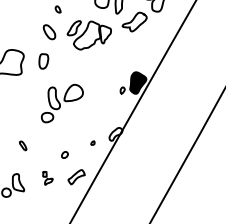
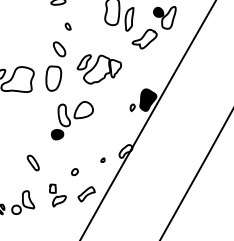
part: (88, 35) -> (98, 69), moved
part: (43, 61) -> (53, 78), size x1.67
fill: (47, 117) -> (57, 134), added
part: (22, 145) -> (32, 162), size x1.67
part: (47, 178) -> (57, 195), size x1.67

